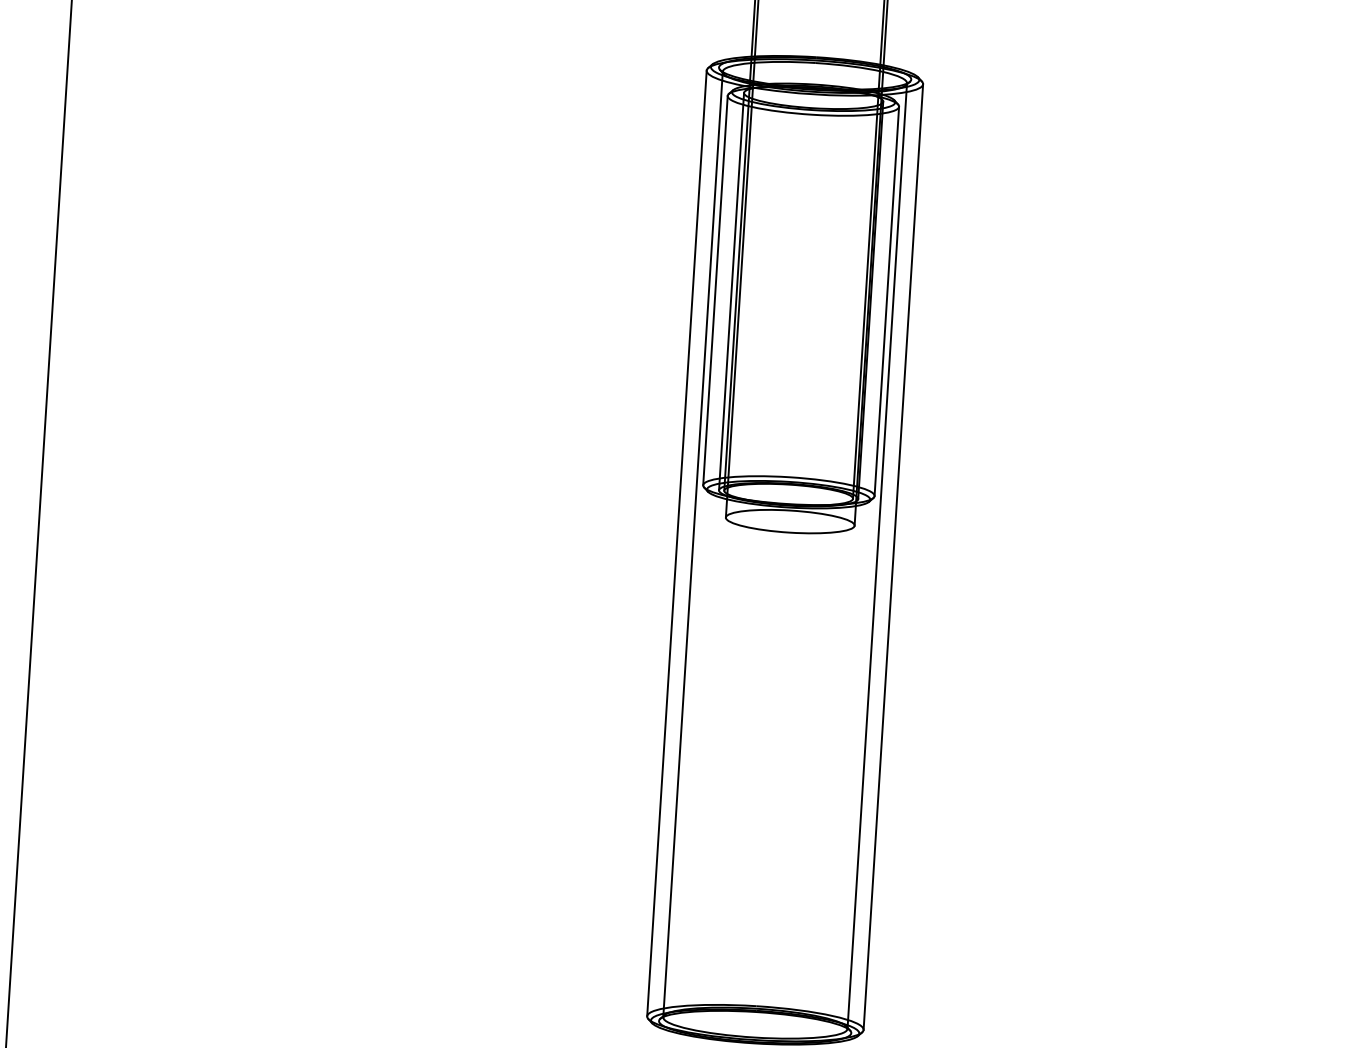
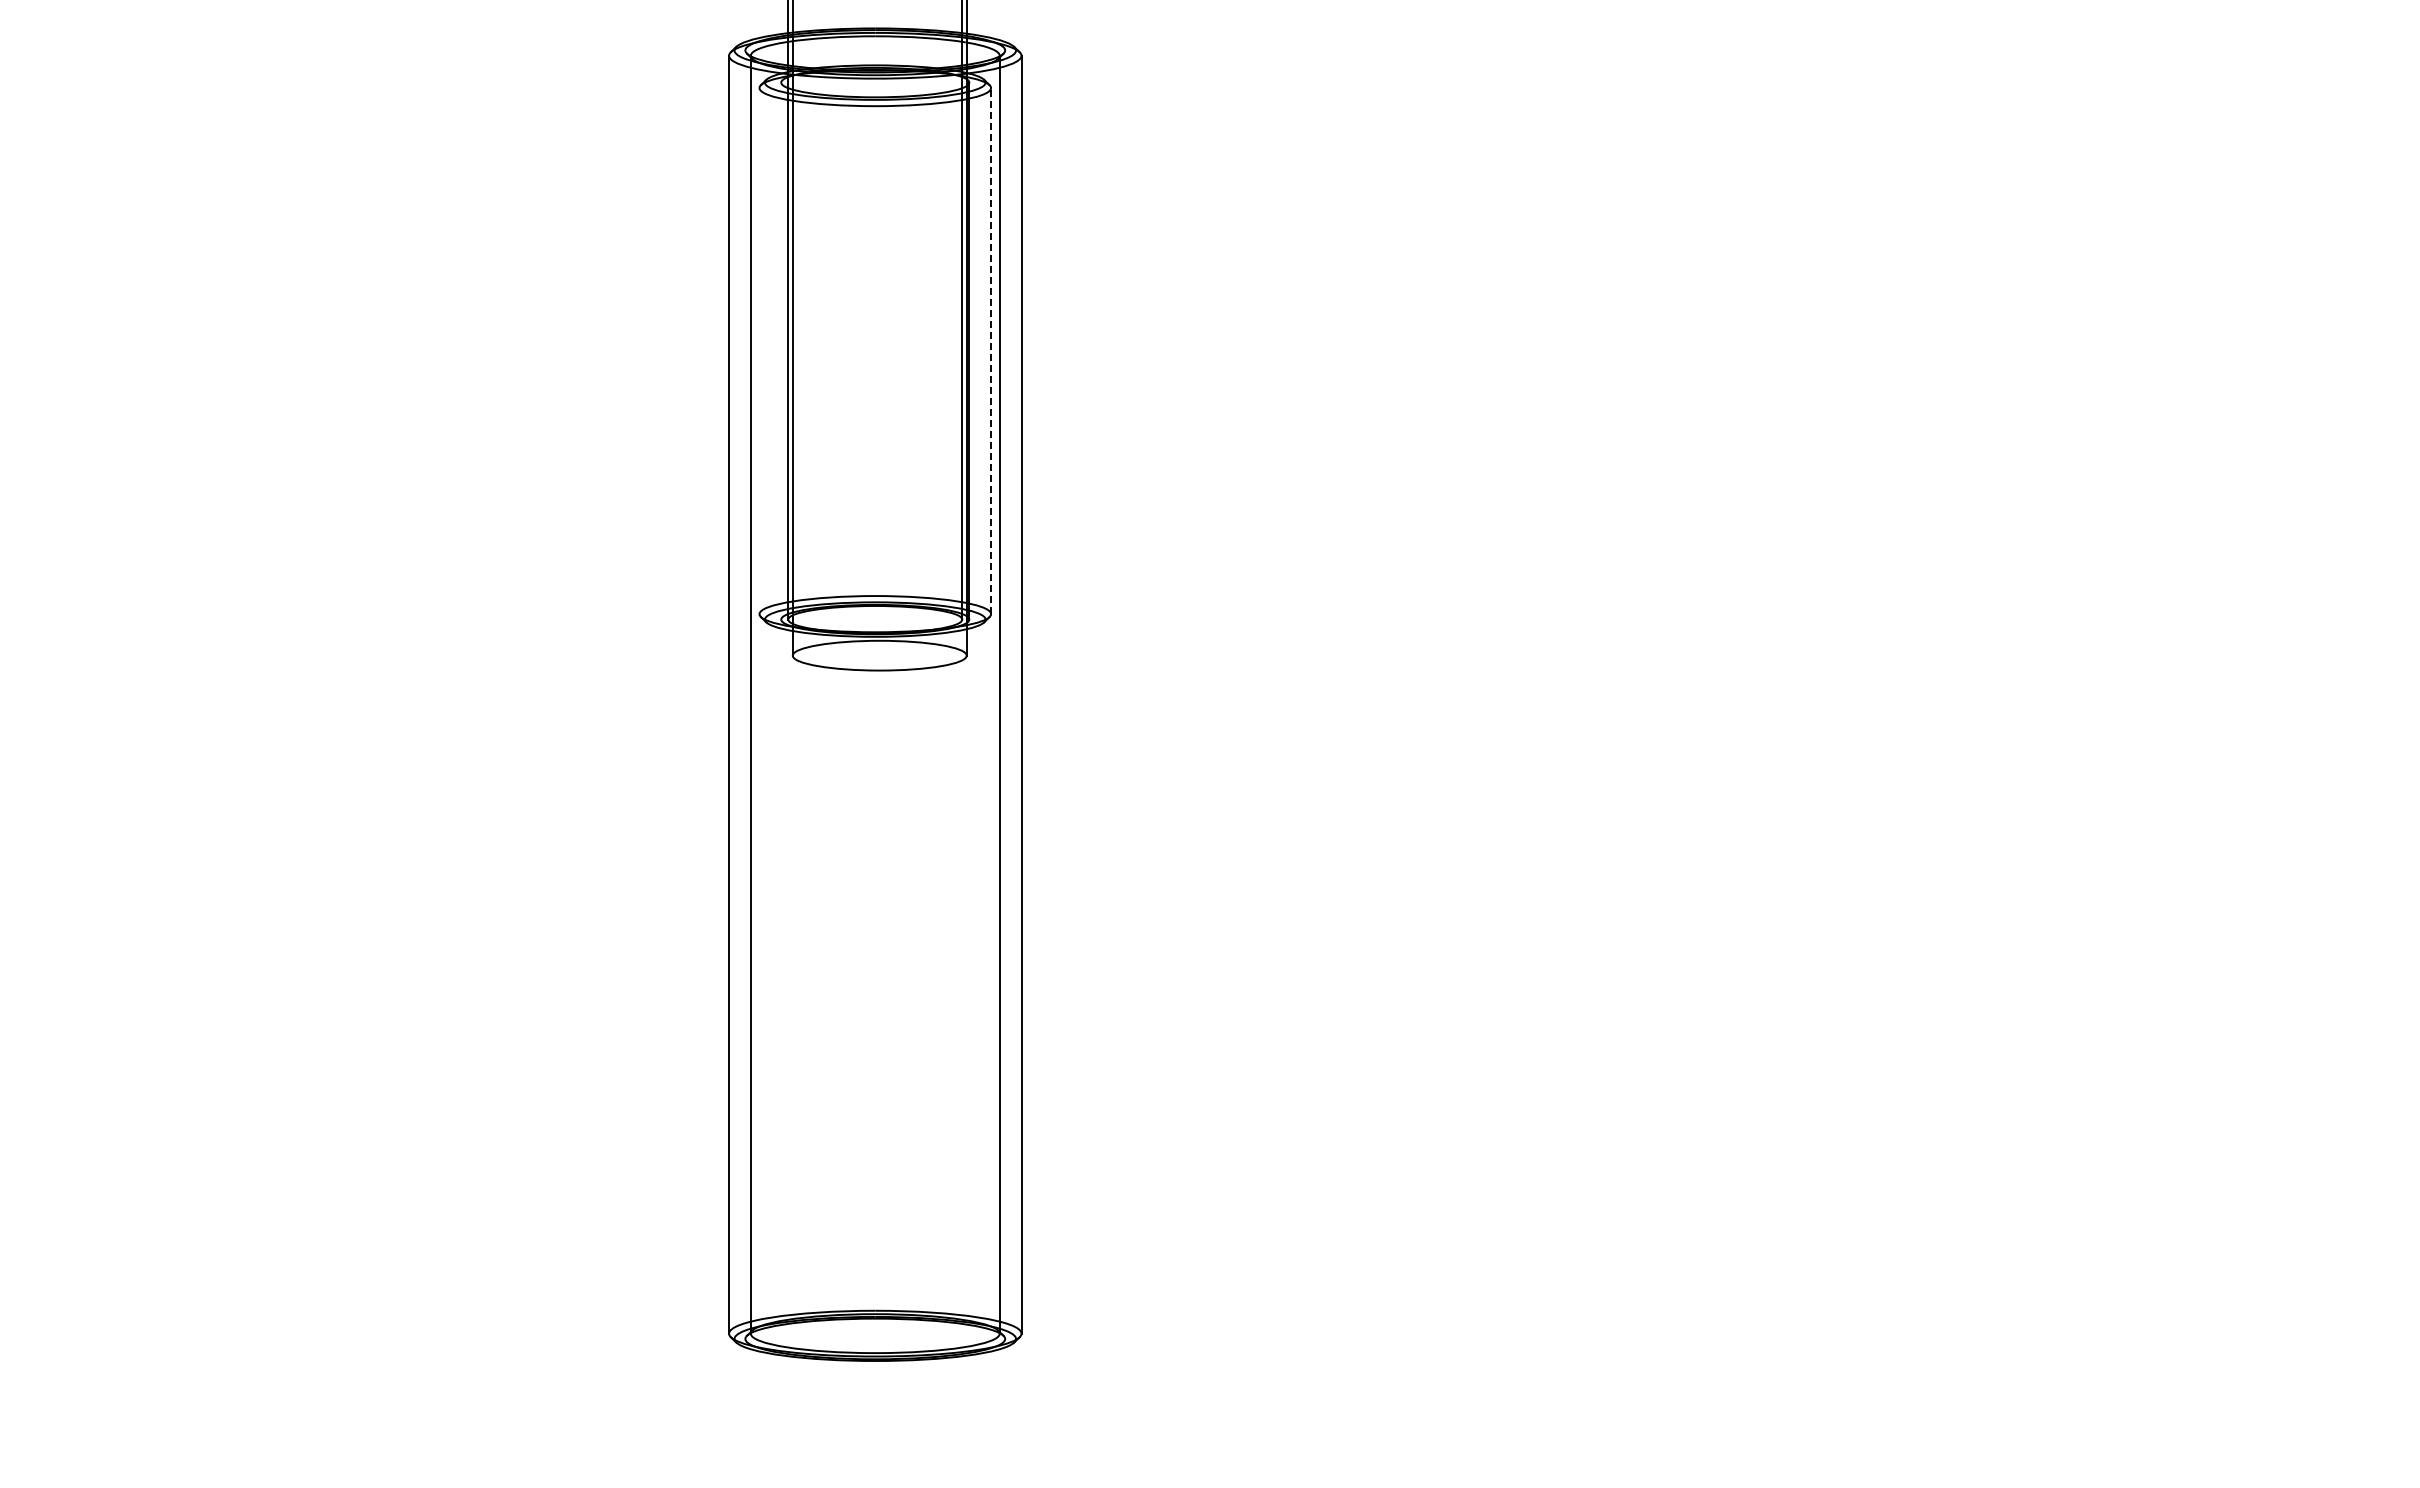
line: (715, 290) -> (759, 351), removed
line: (731, 291) -> (781, 350), removed
line: (887, 300) -> (991, 350), solid -> dashed

